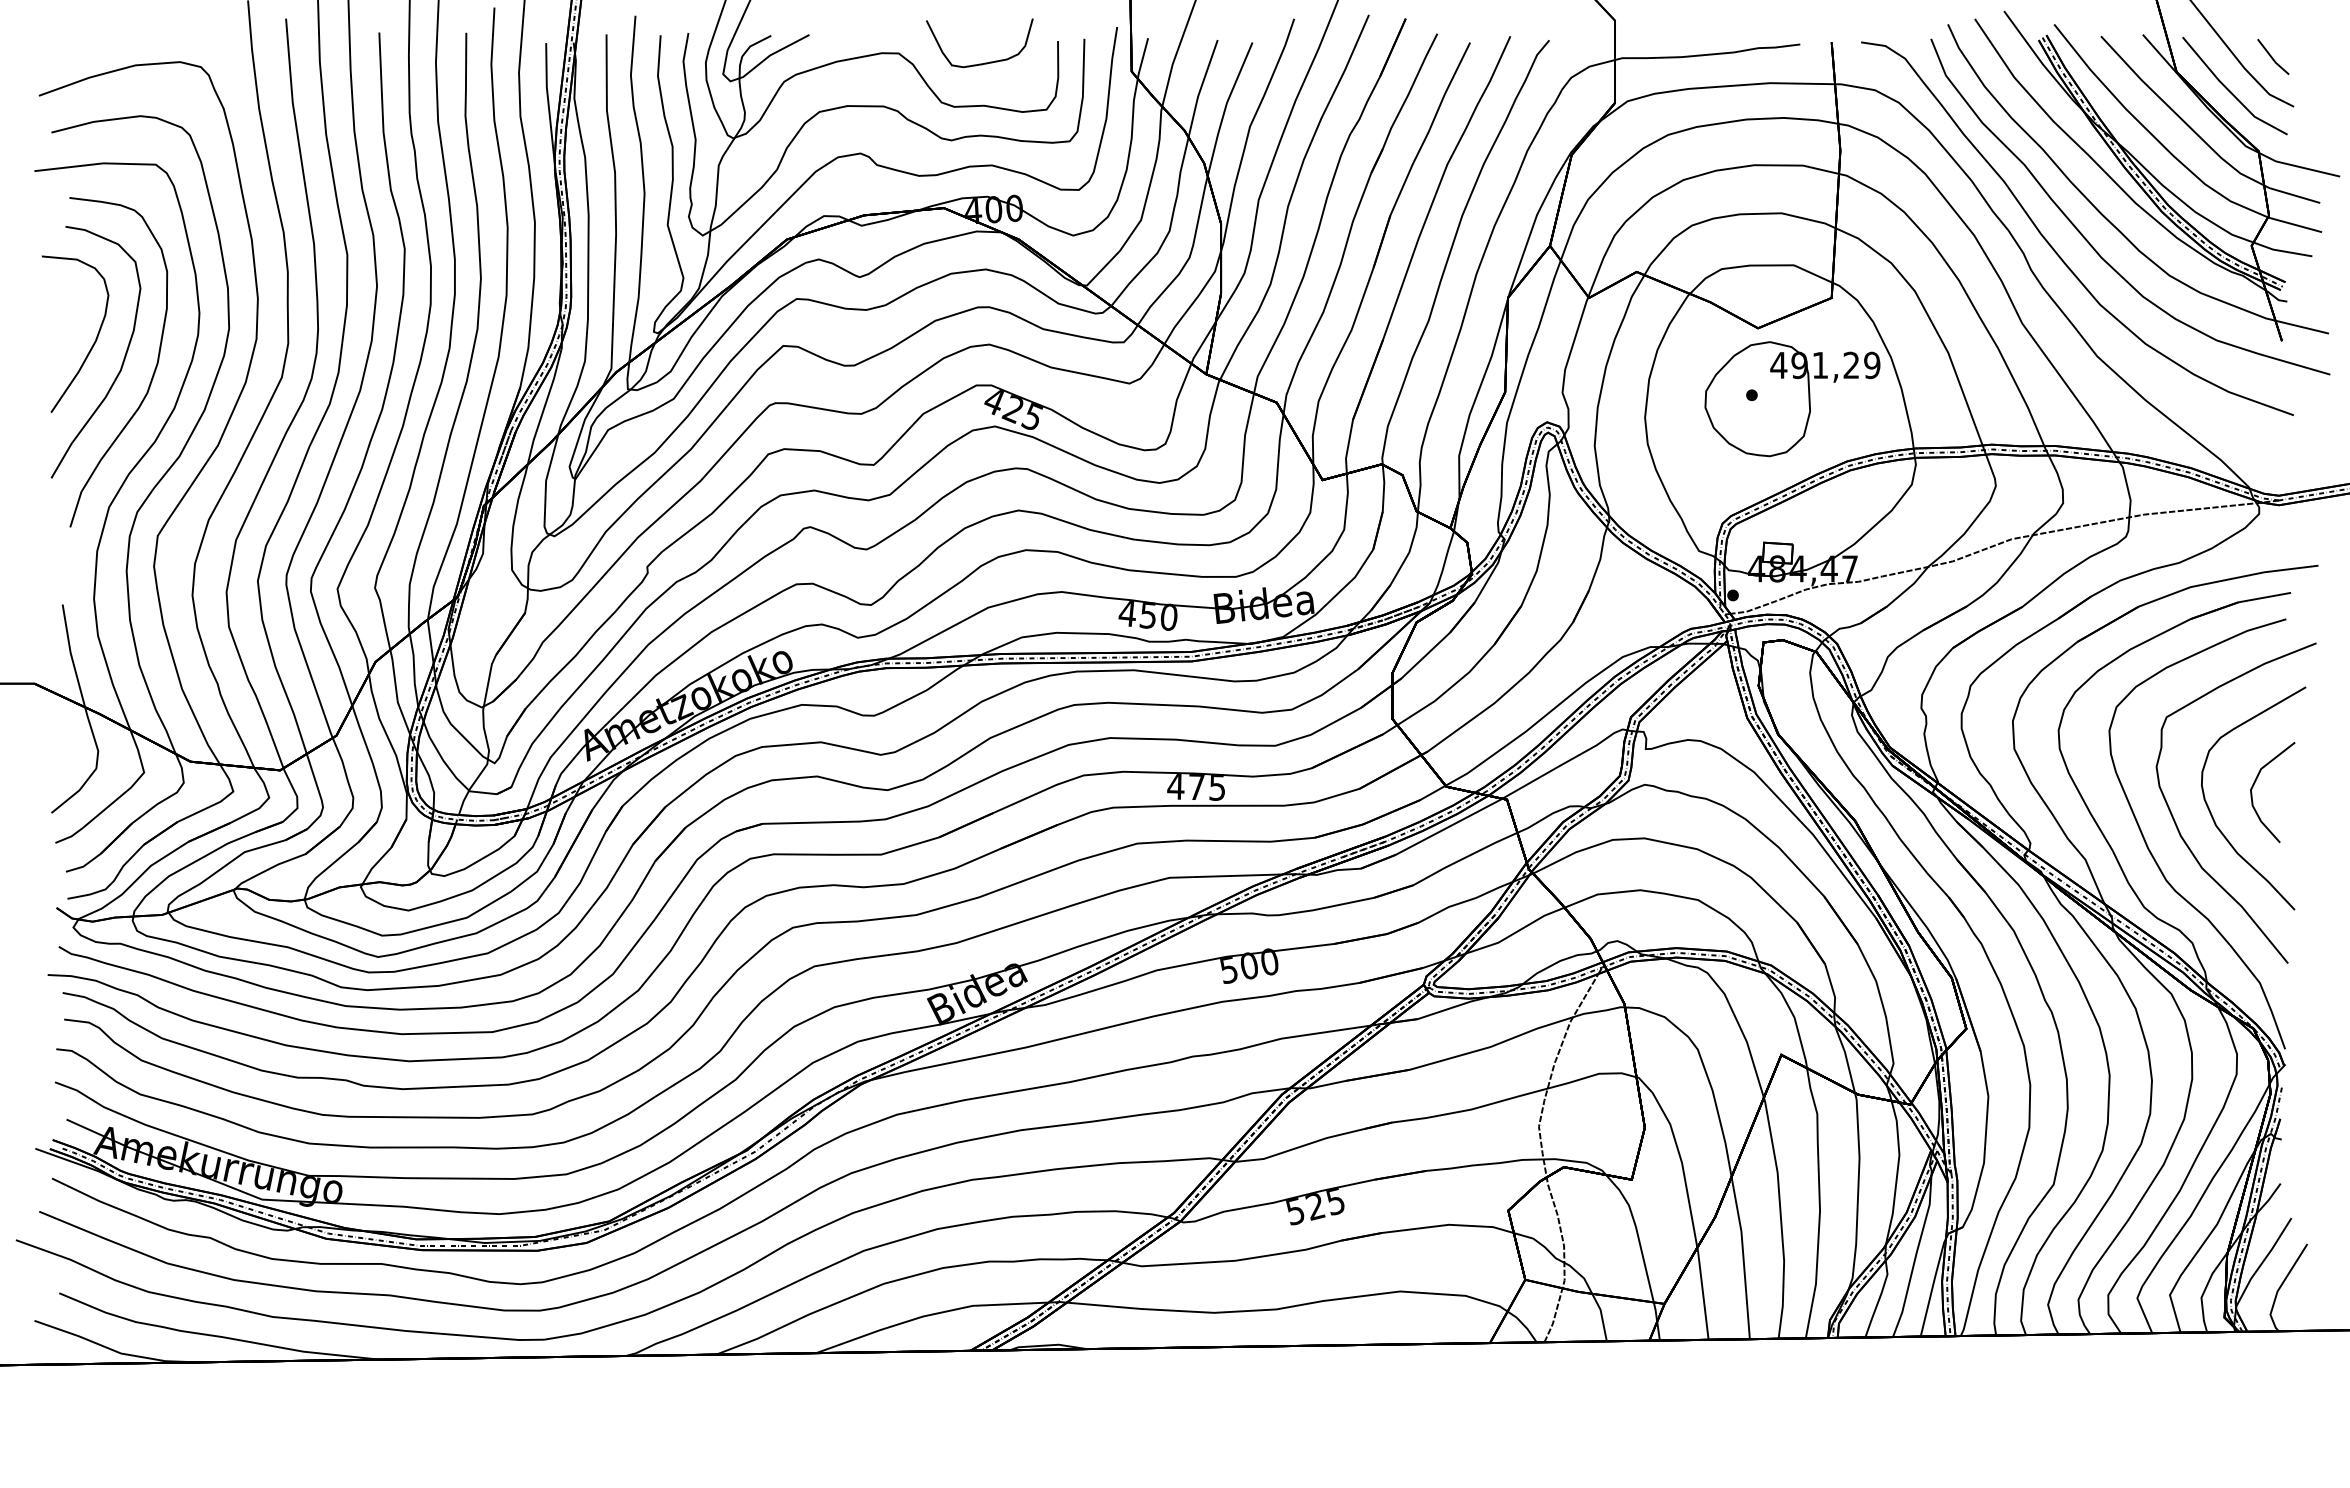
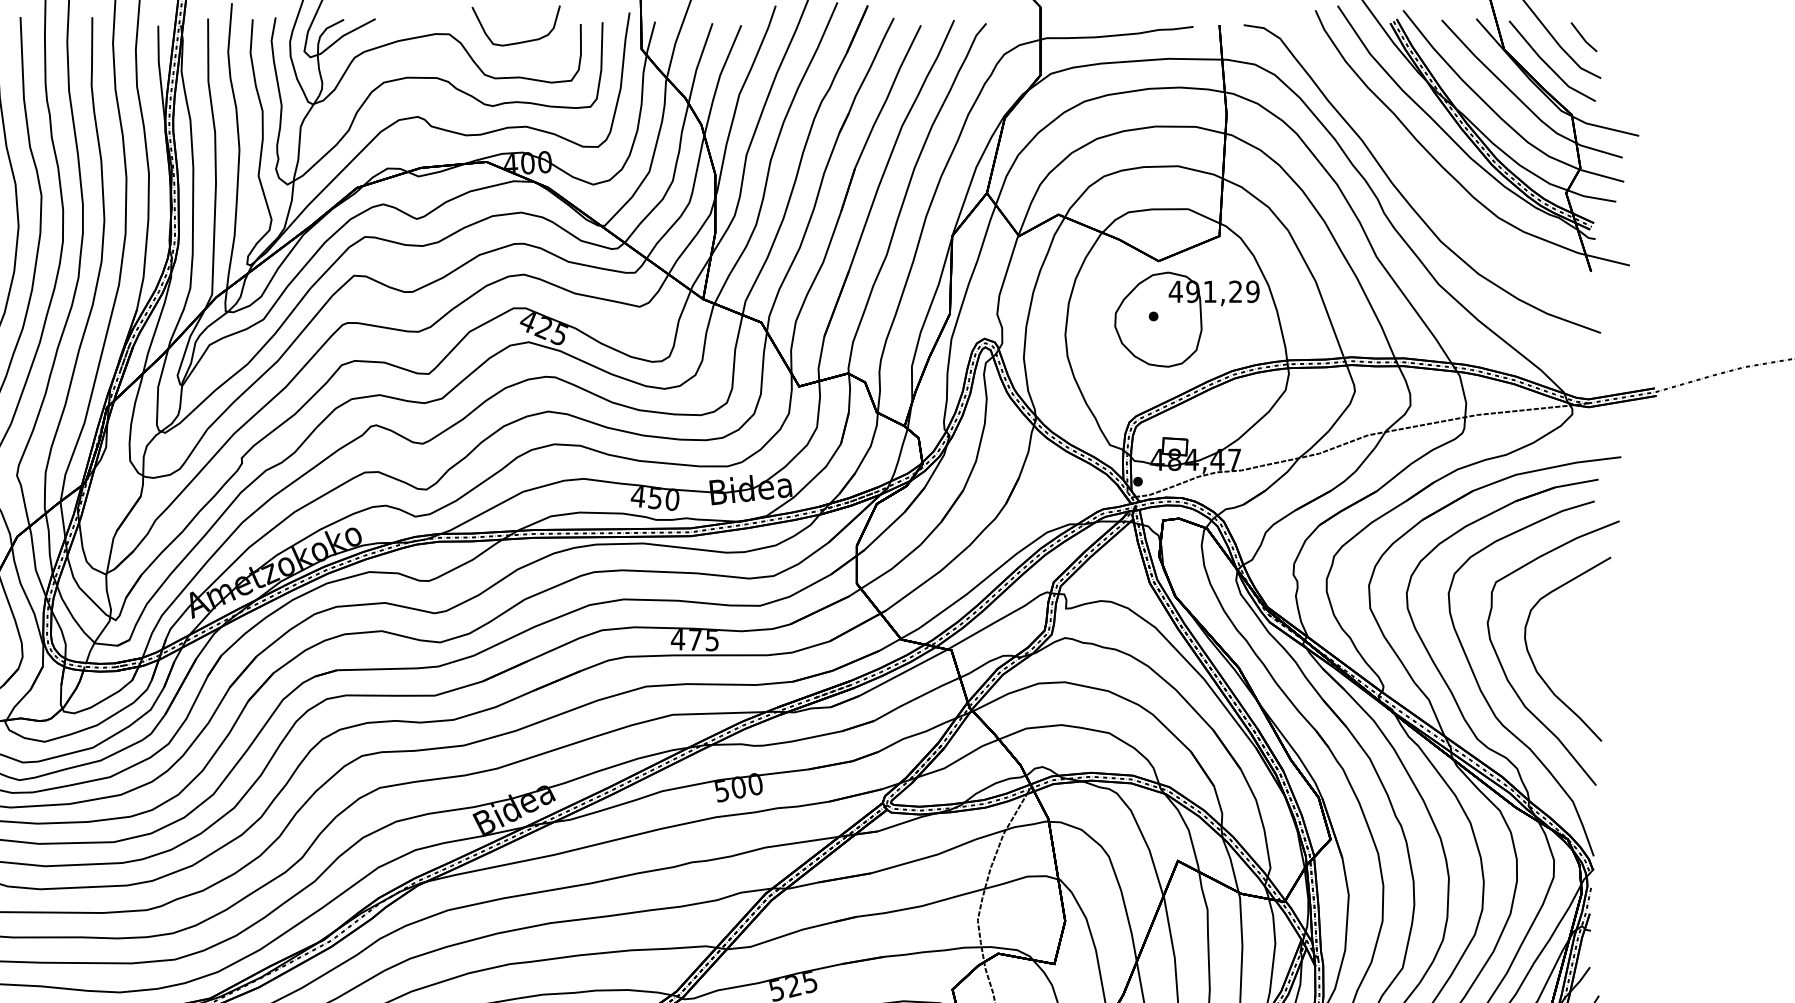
curve: (2088, 240) -> (1431, 188), removed
curve: (2255, 783) -> (1569, 636), removed

